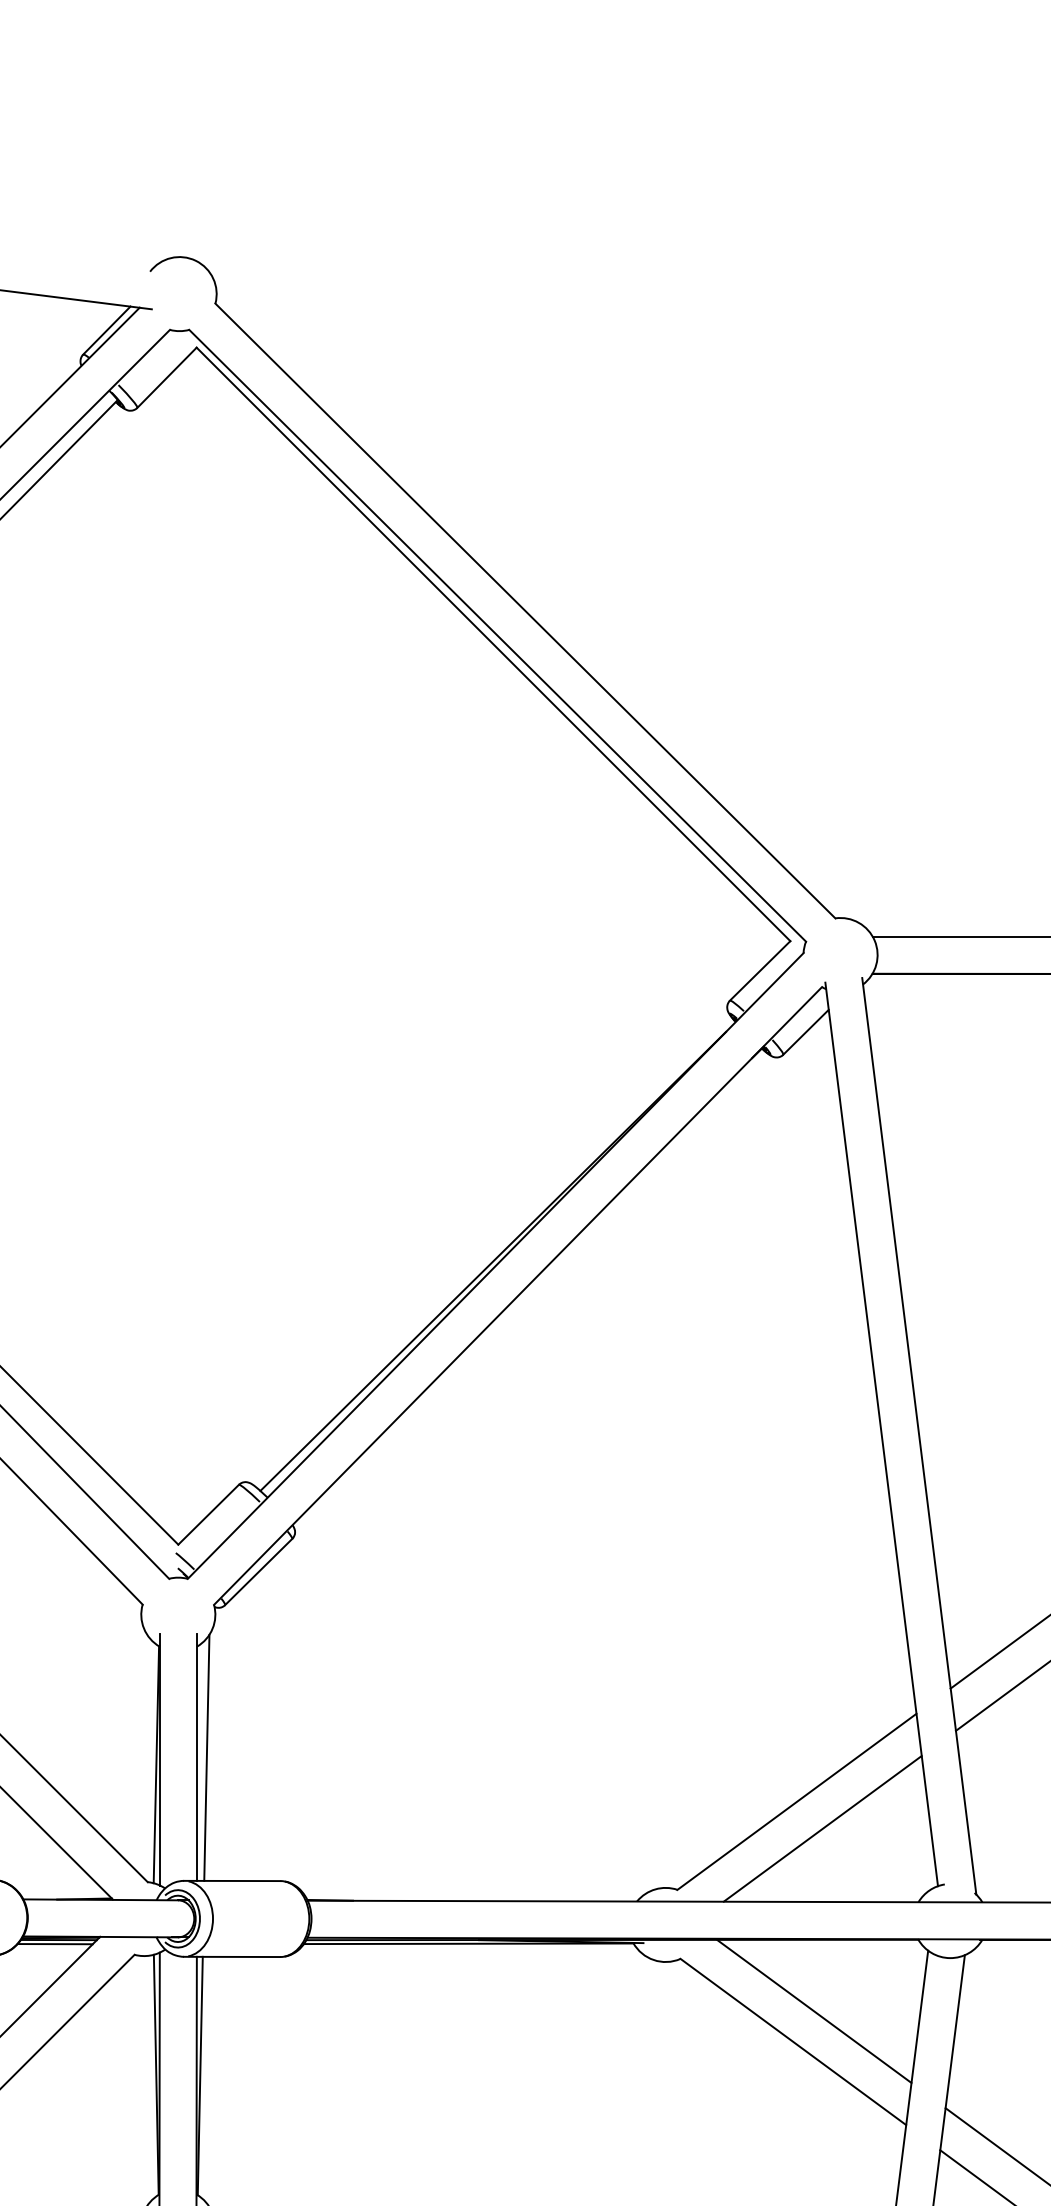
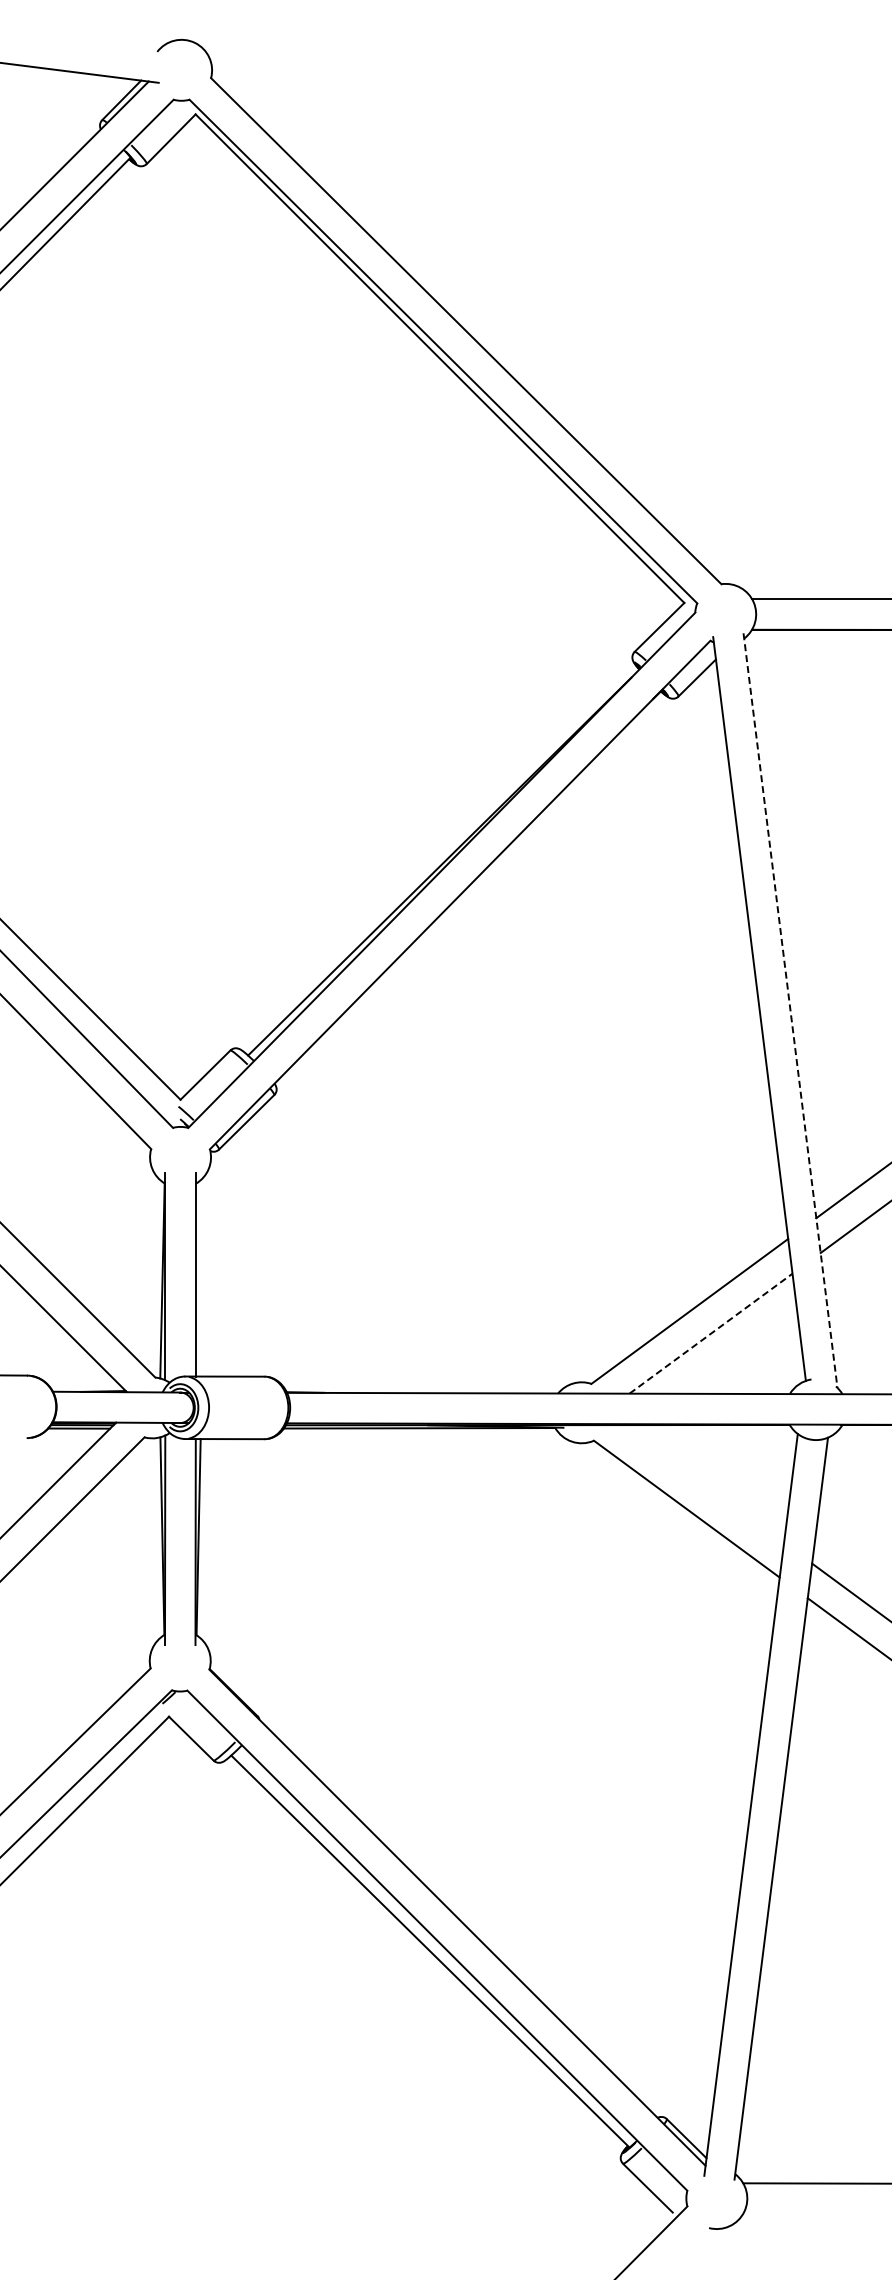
line: (919, 1437) -> (790, 1011), solid -> dashed
line: (206, 1758) -> (203, 1275), removed
line: (823, 1828) -> (711, 1333), solid -> dashed
line: (814, 2010) -> (704, 1483), removed

